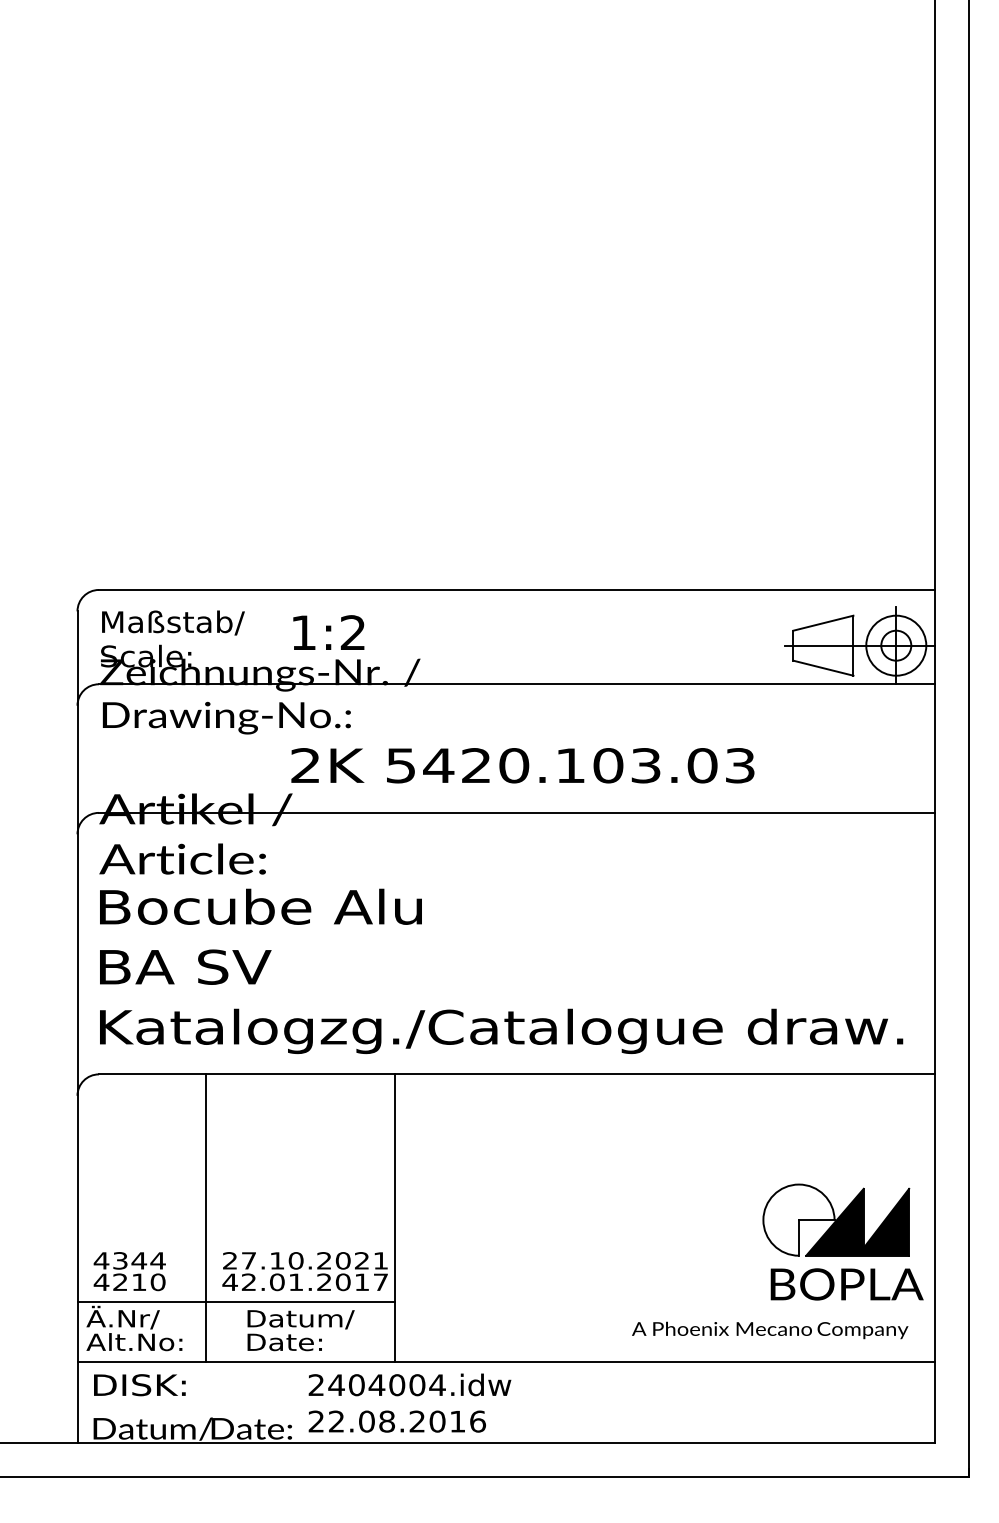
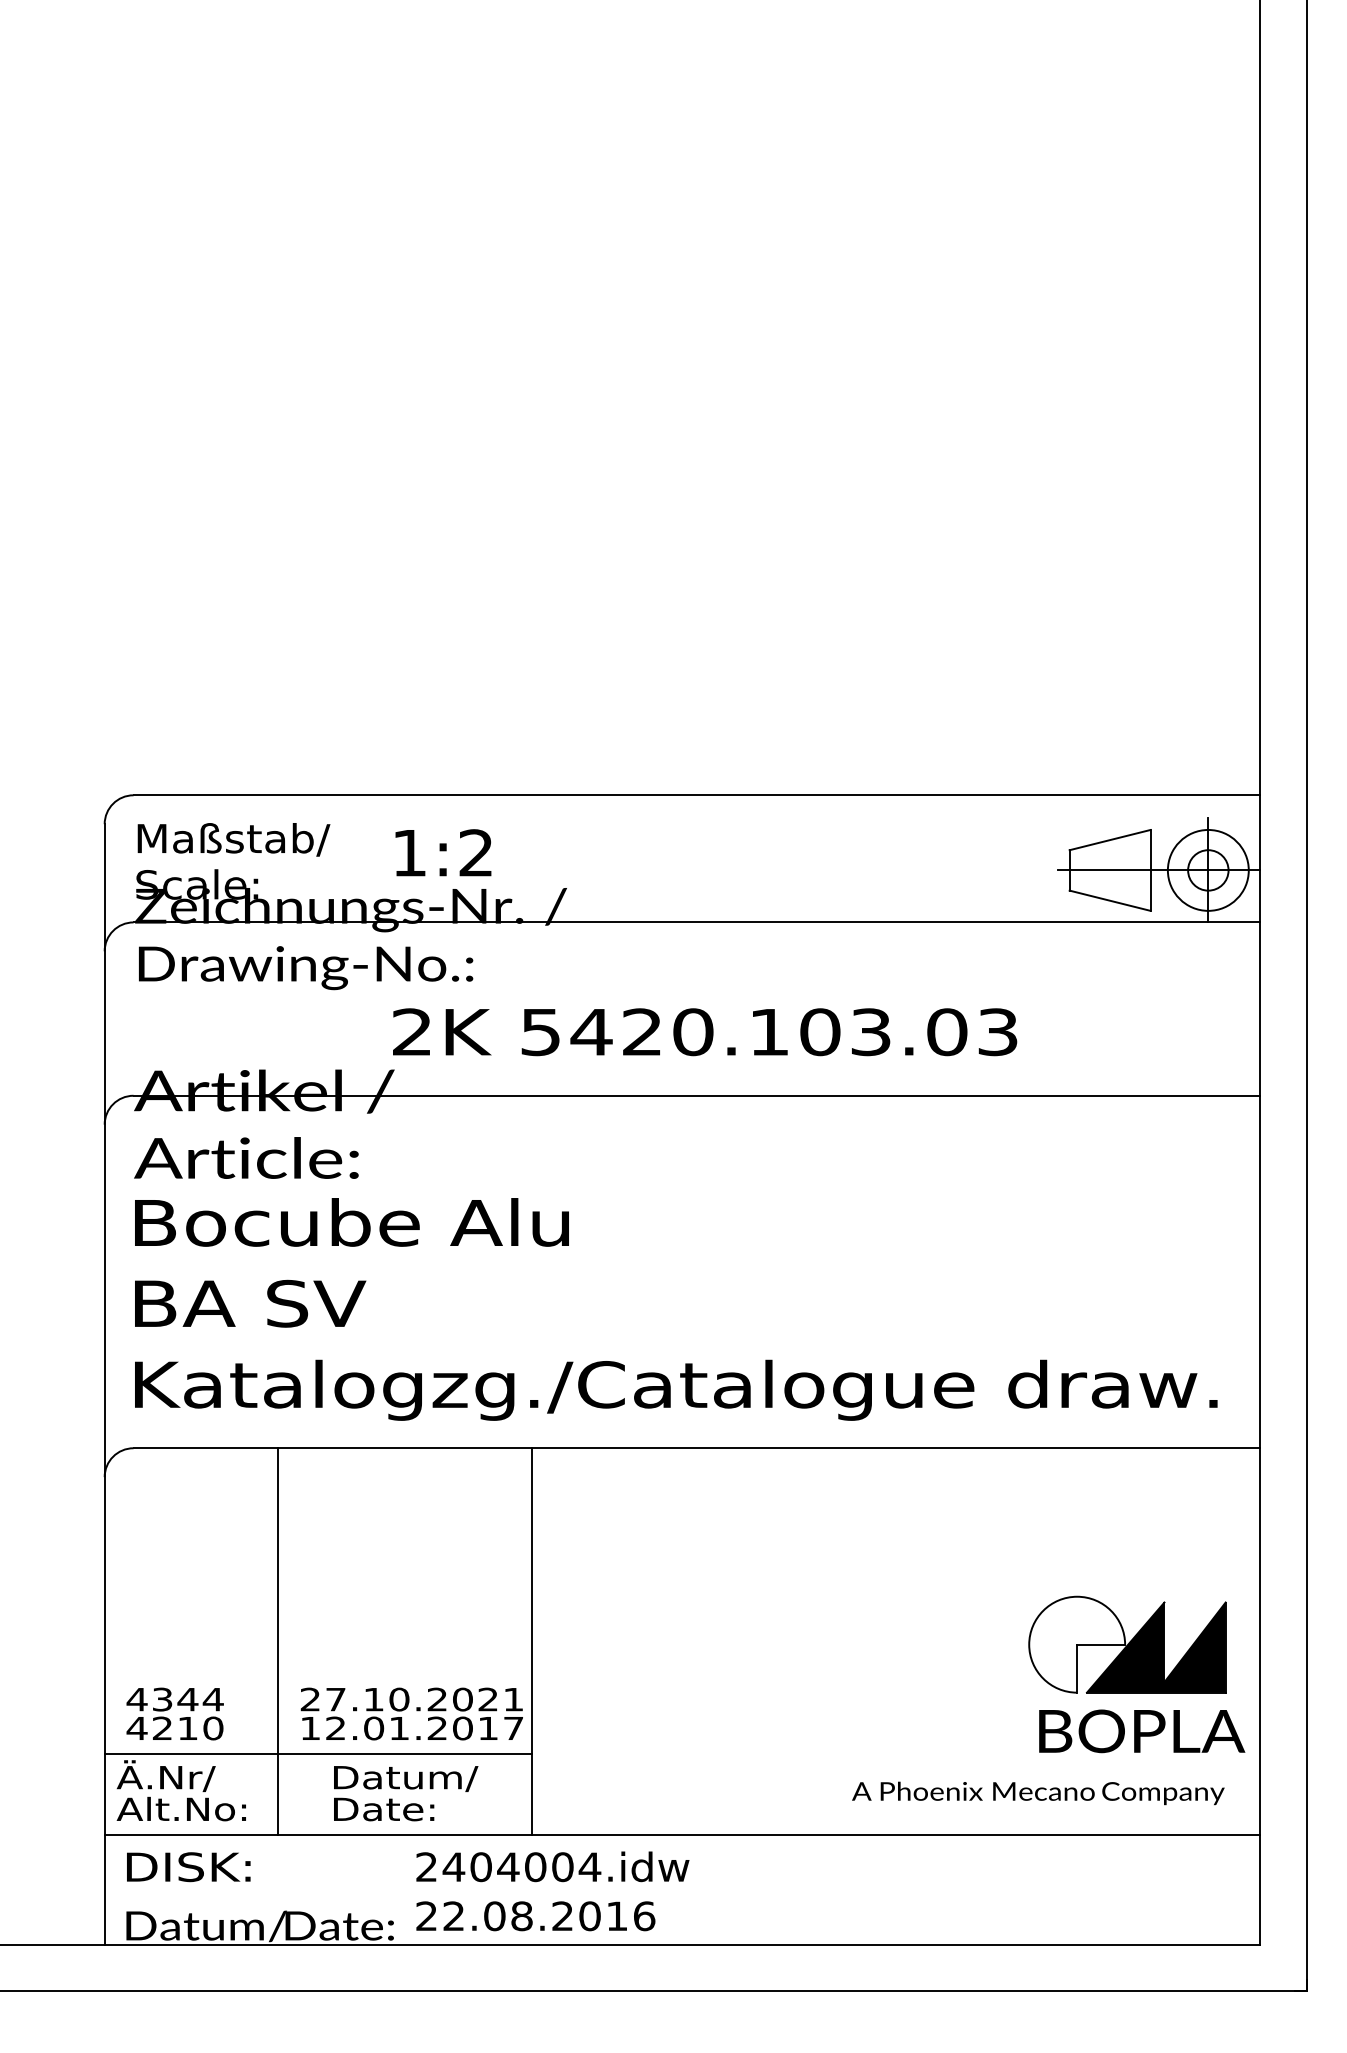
text: (229, 1282) -> (309, 1728), 42.01.2017 -> 12.01.2017

